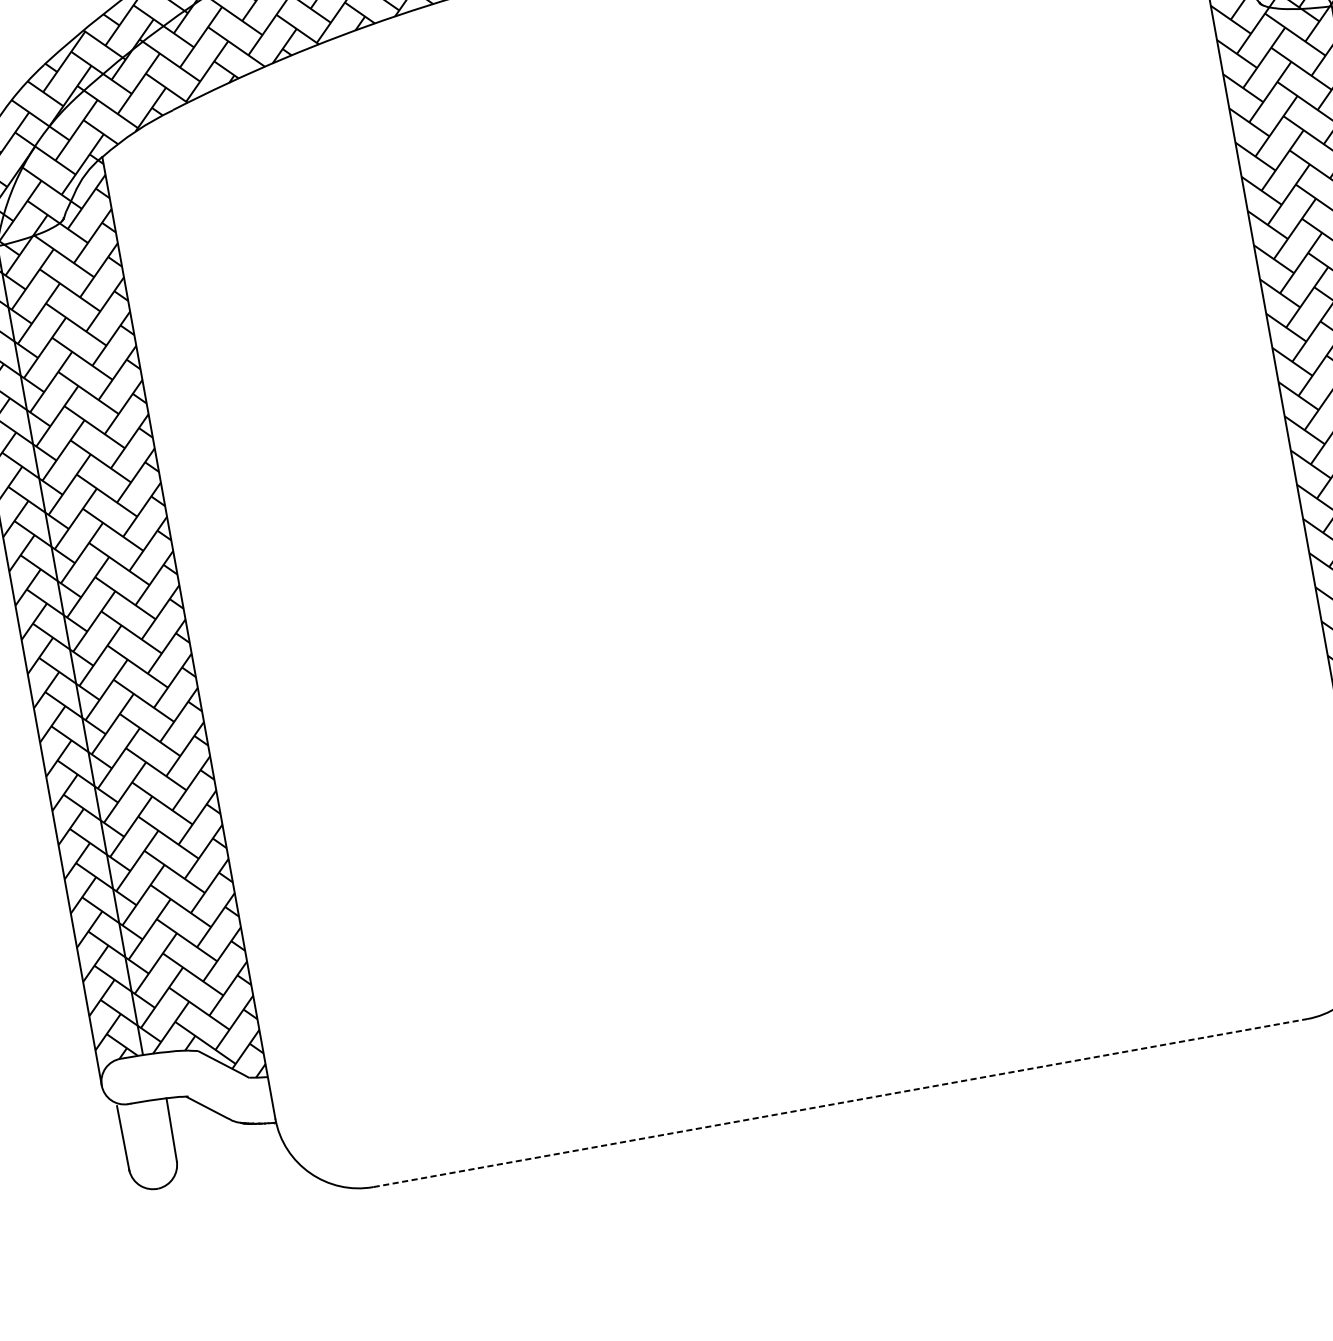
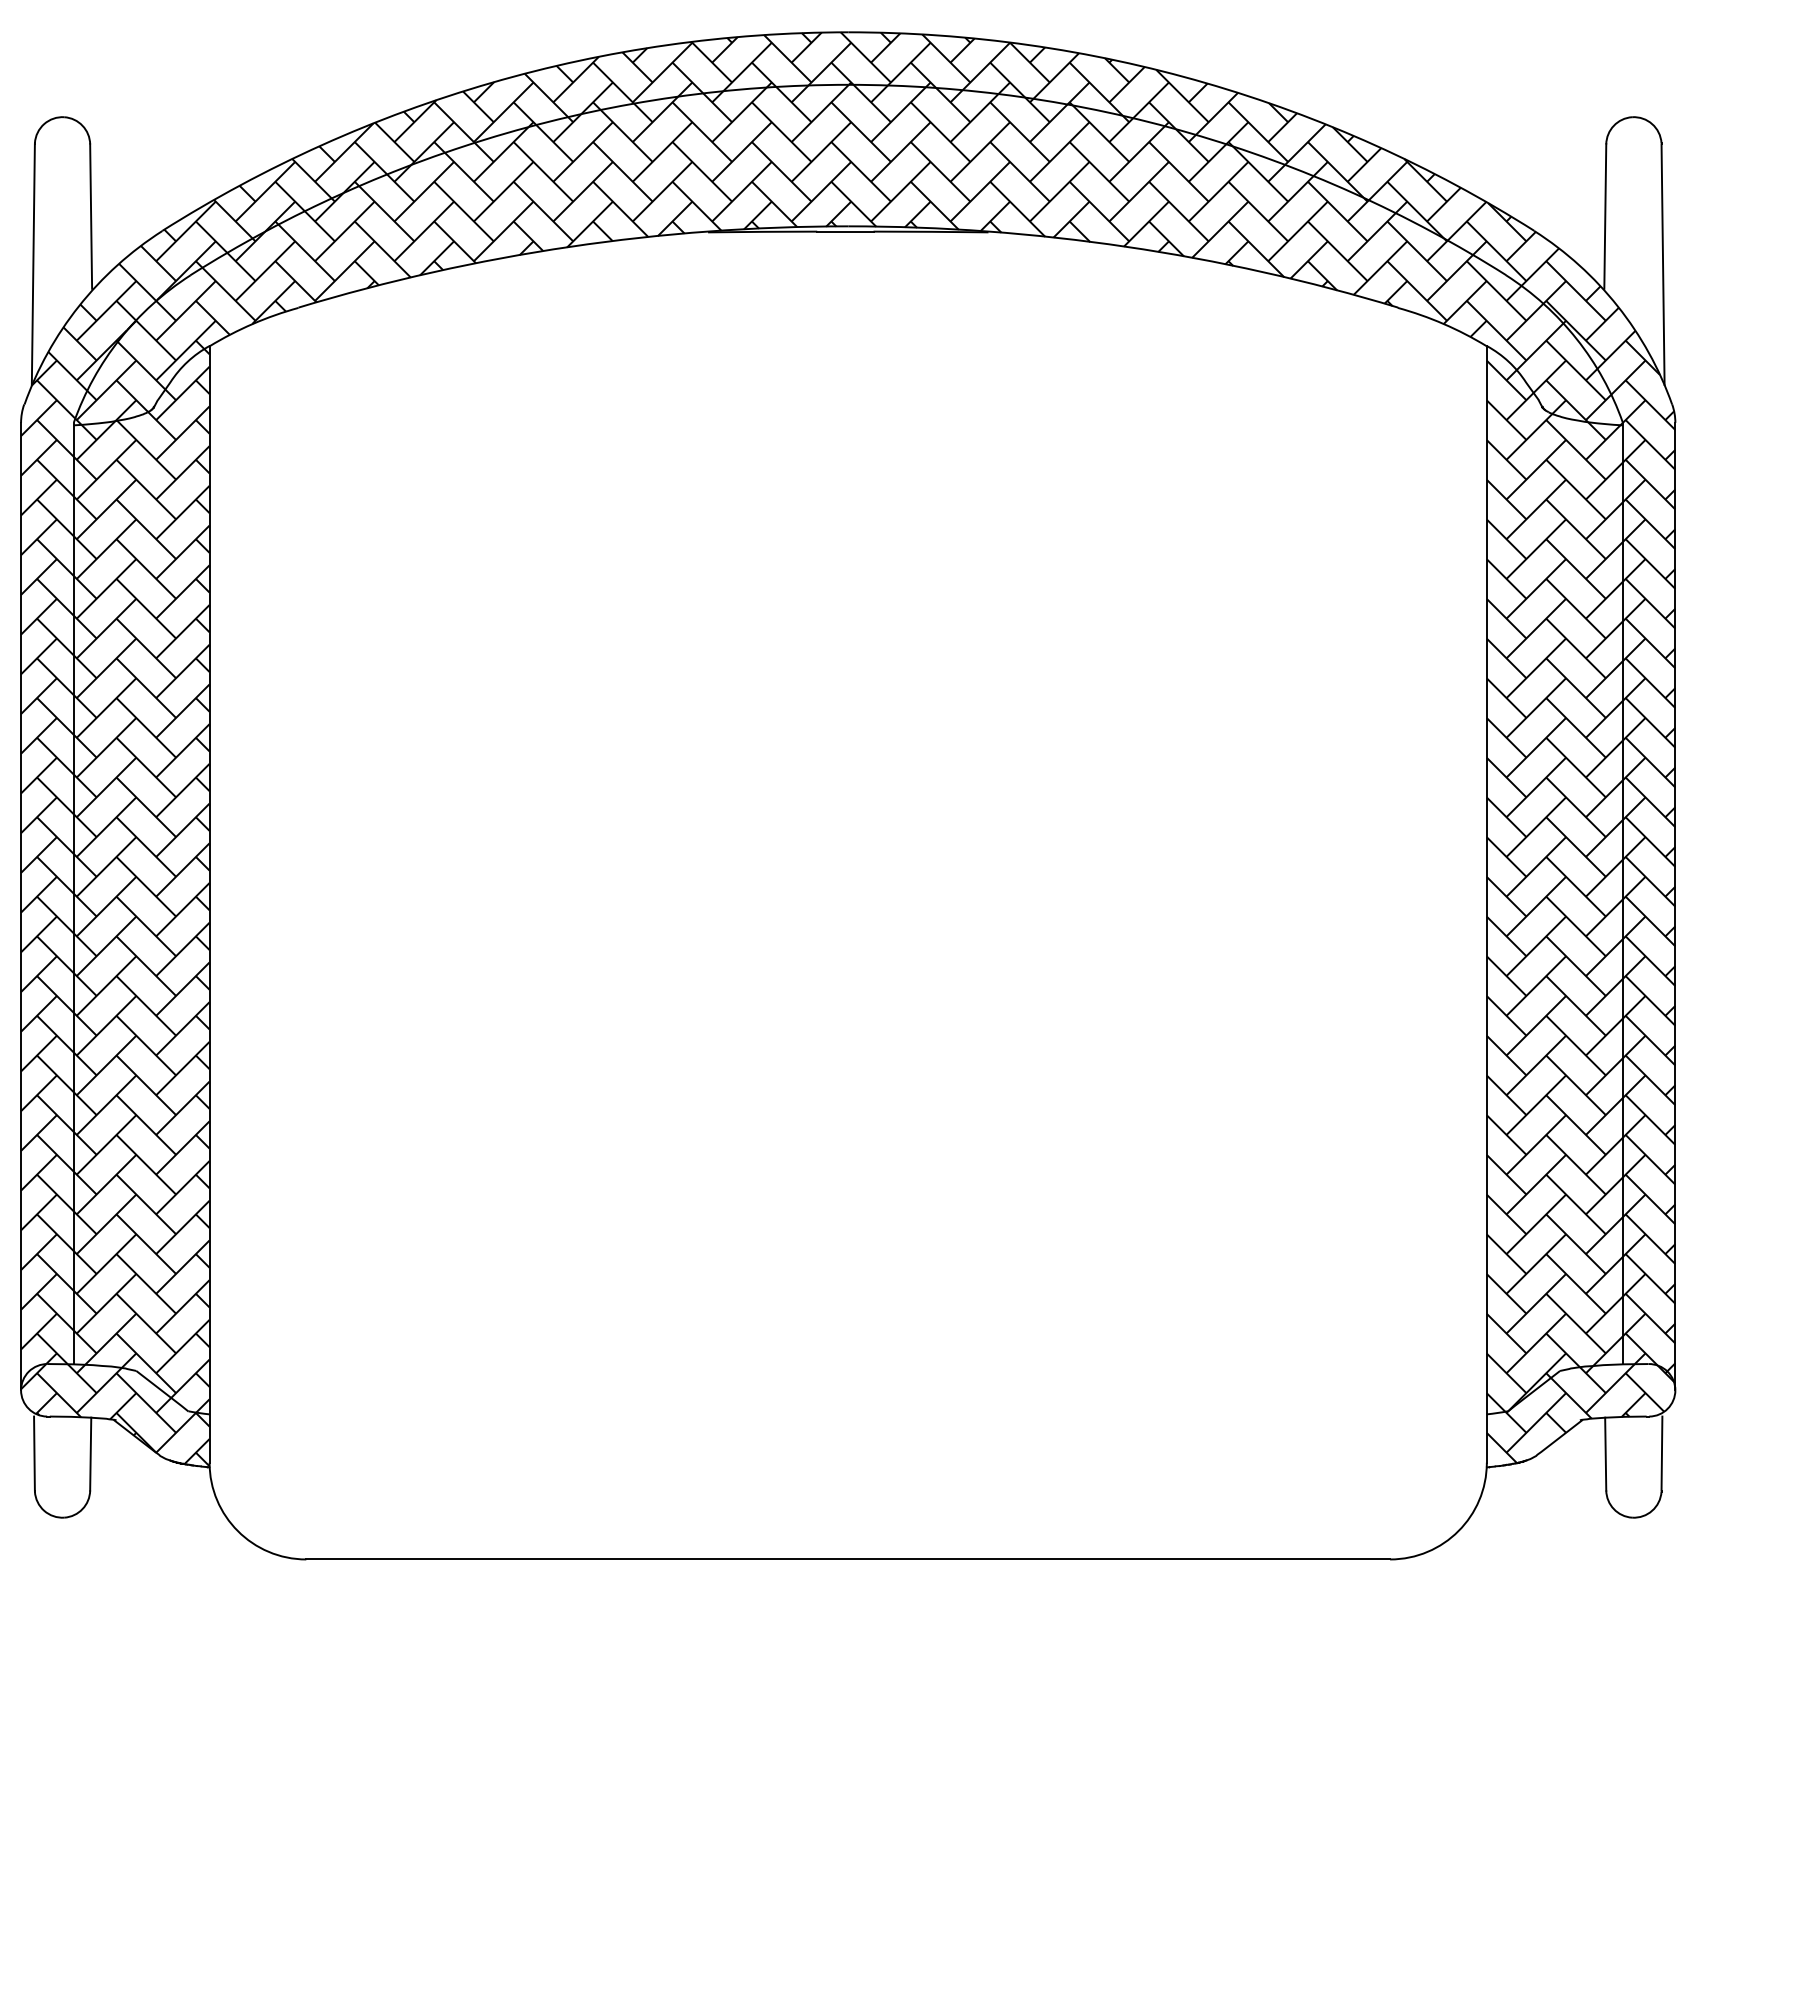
hatch: (187, 1092) -> (115, 1415), added
line: (840, 1103) -> (848, 1559), dashed -> solid

